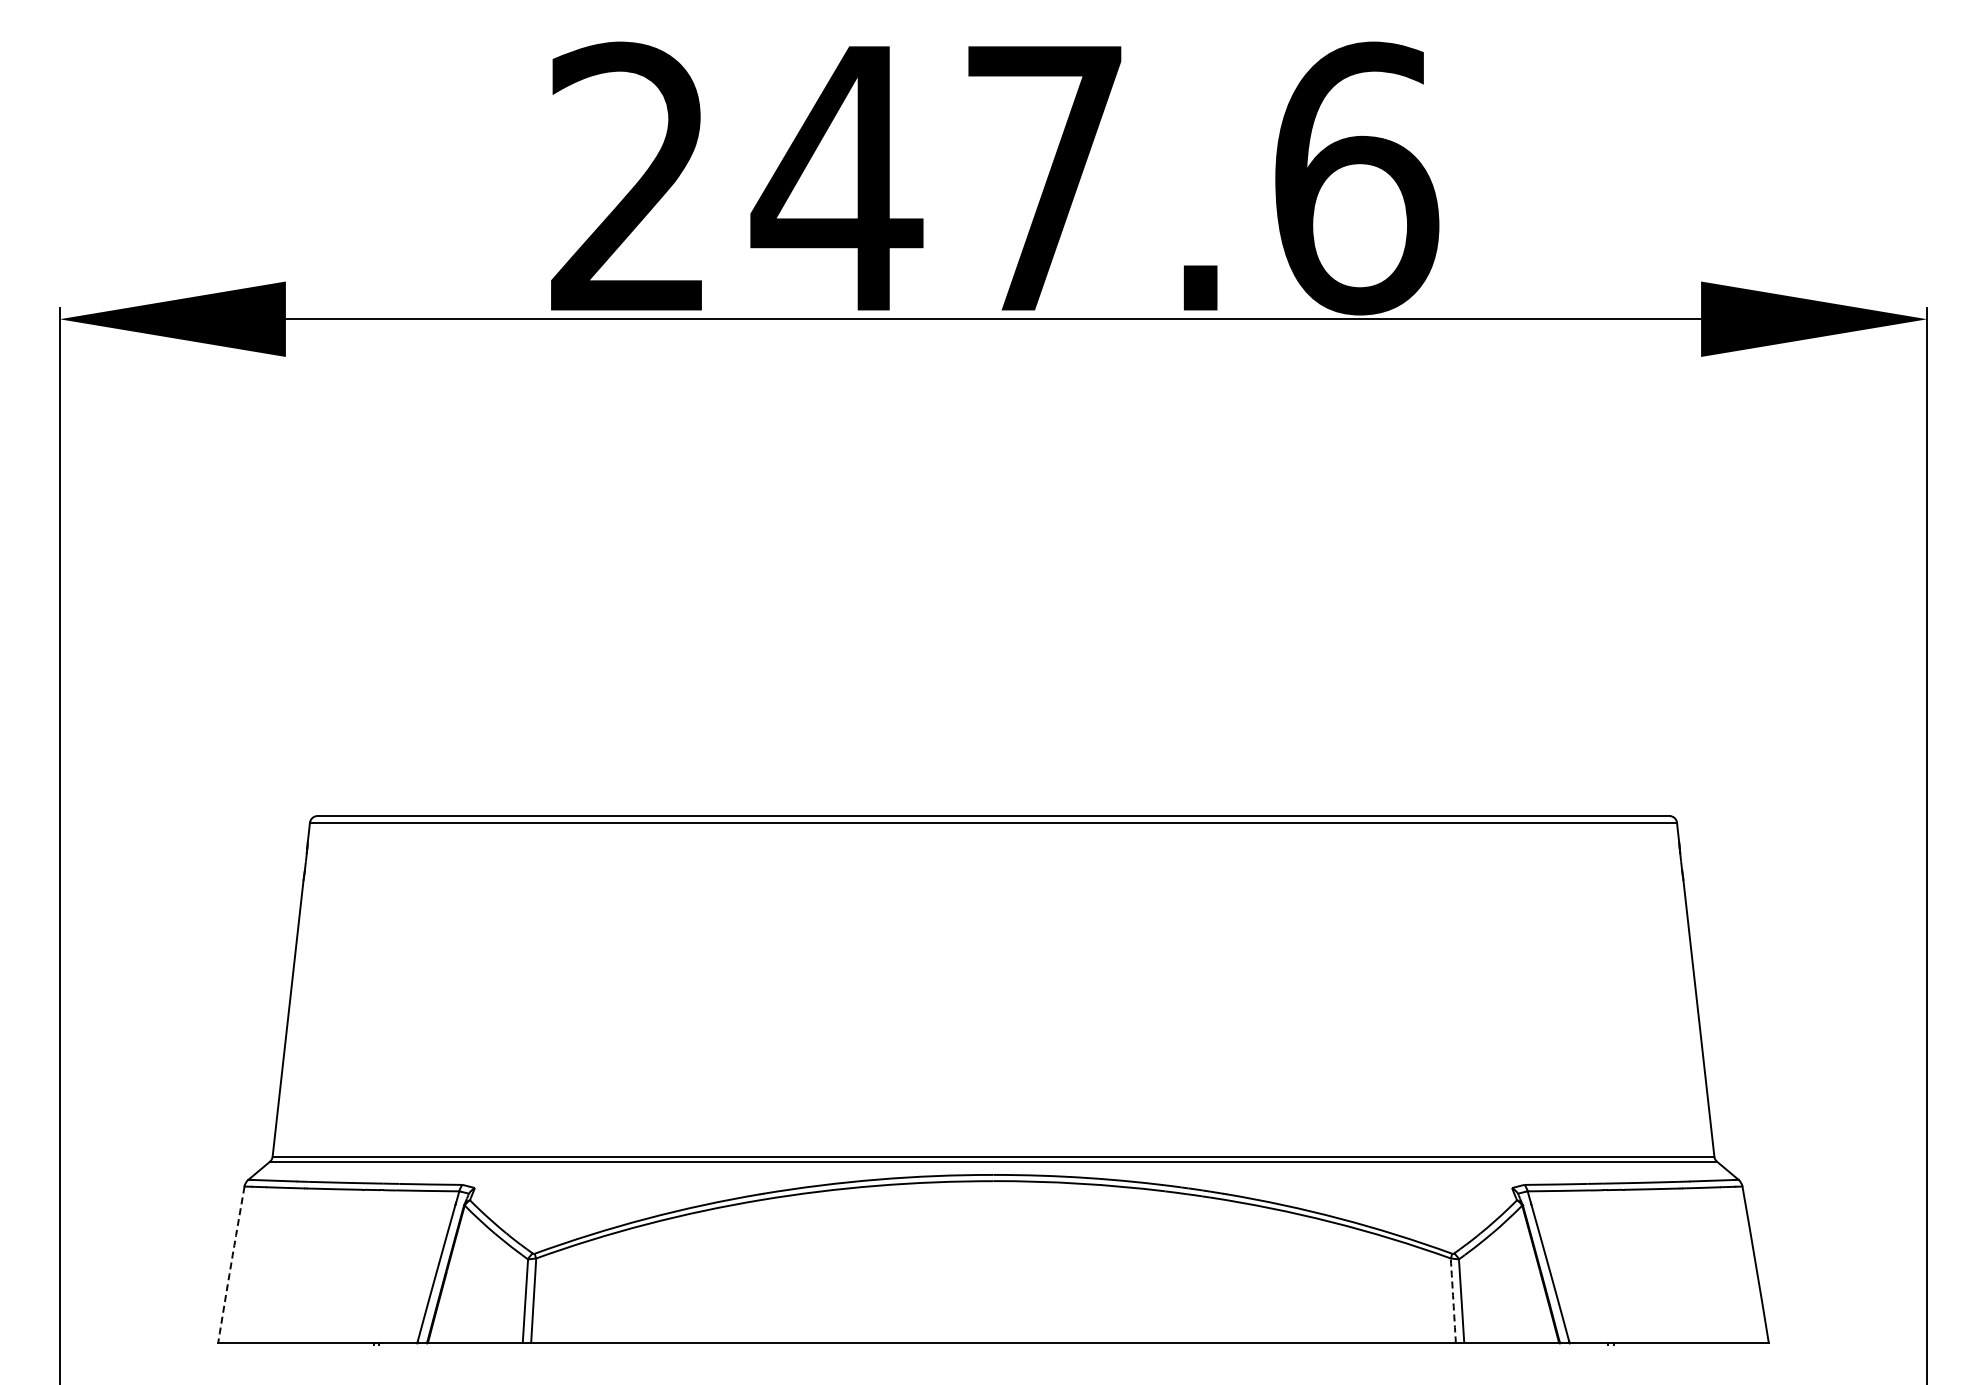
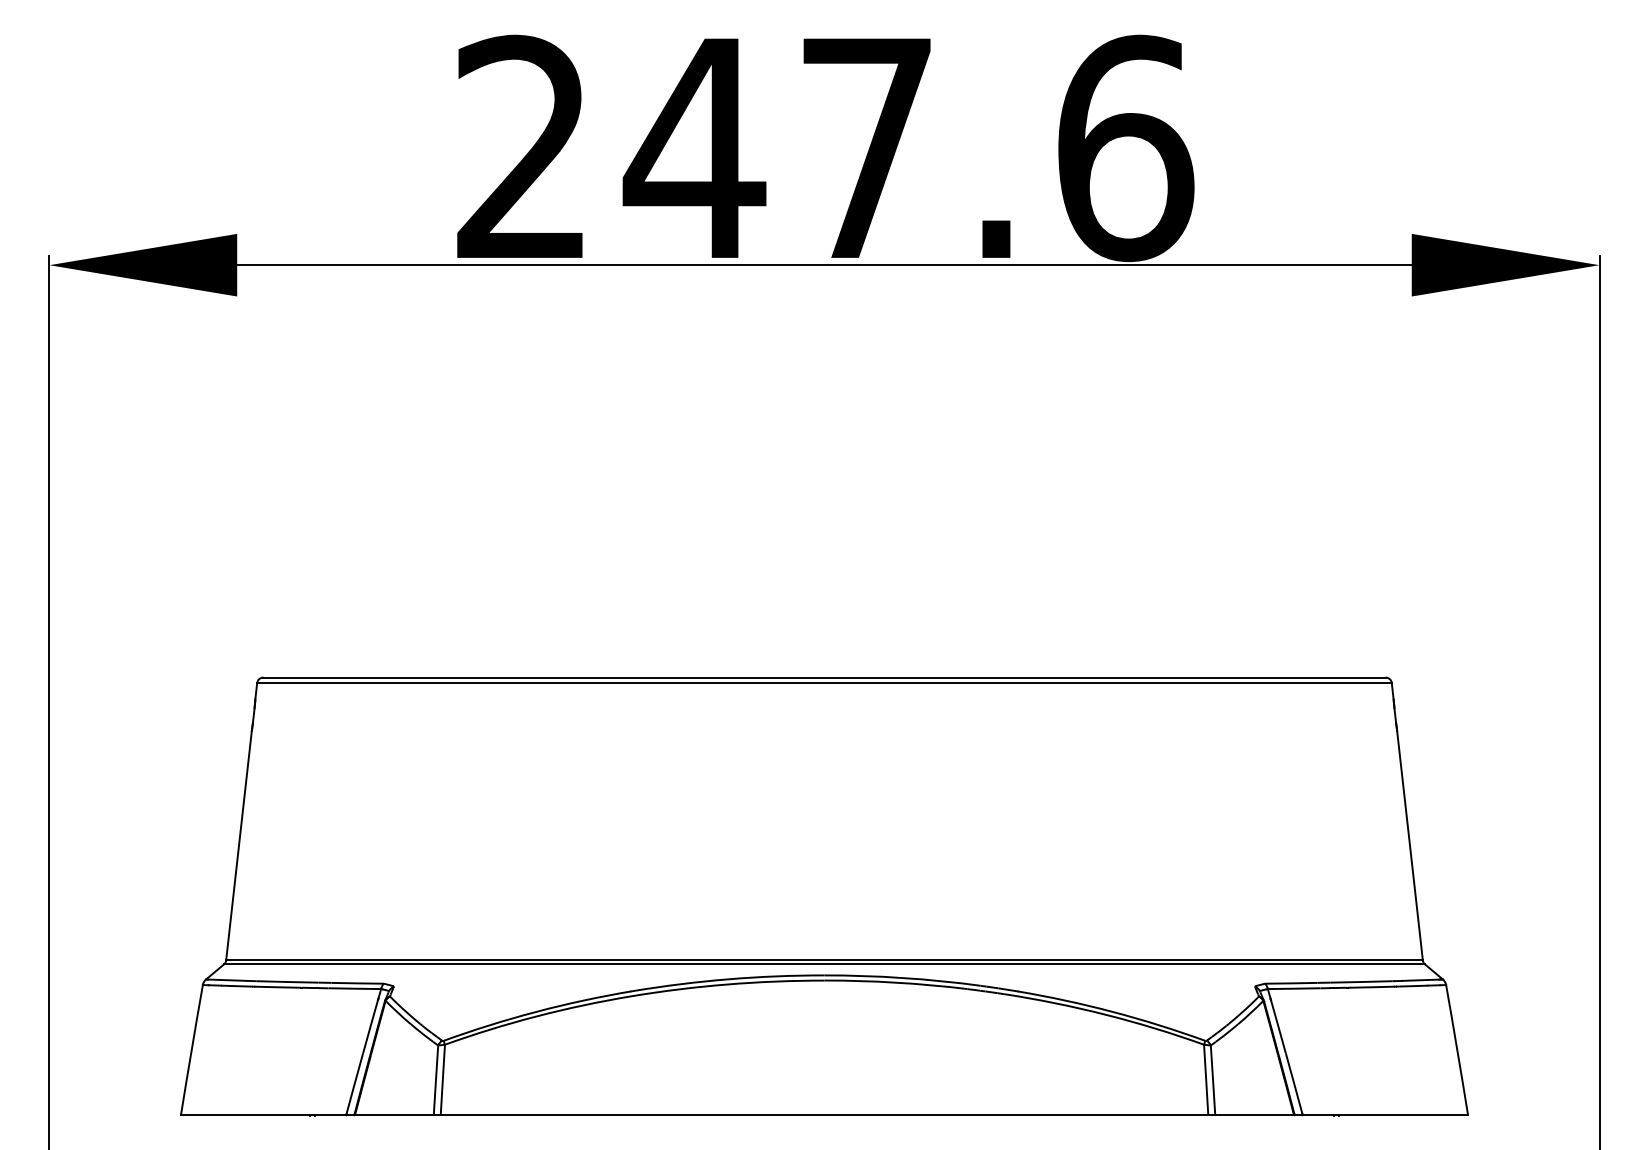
arc: (231, 1264) -> (192, 1049), dashed -> solid
arc: (1453, 1300) -> (1206, 1079), dashed -> solid

